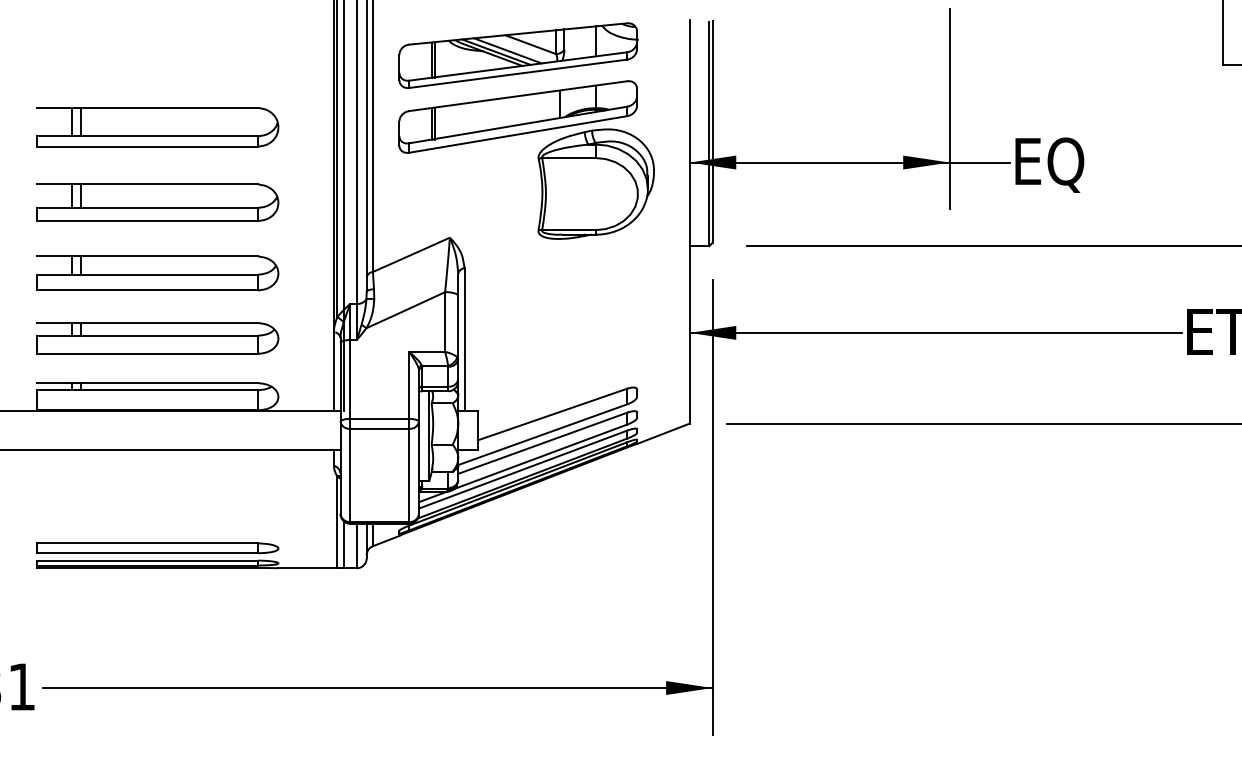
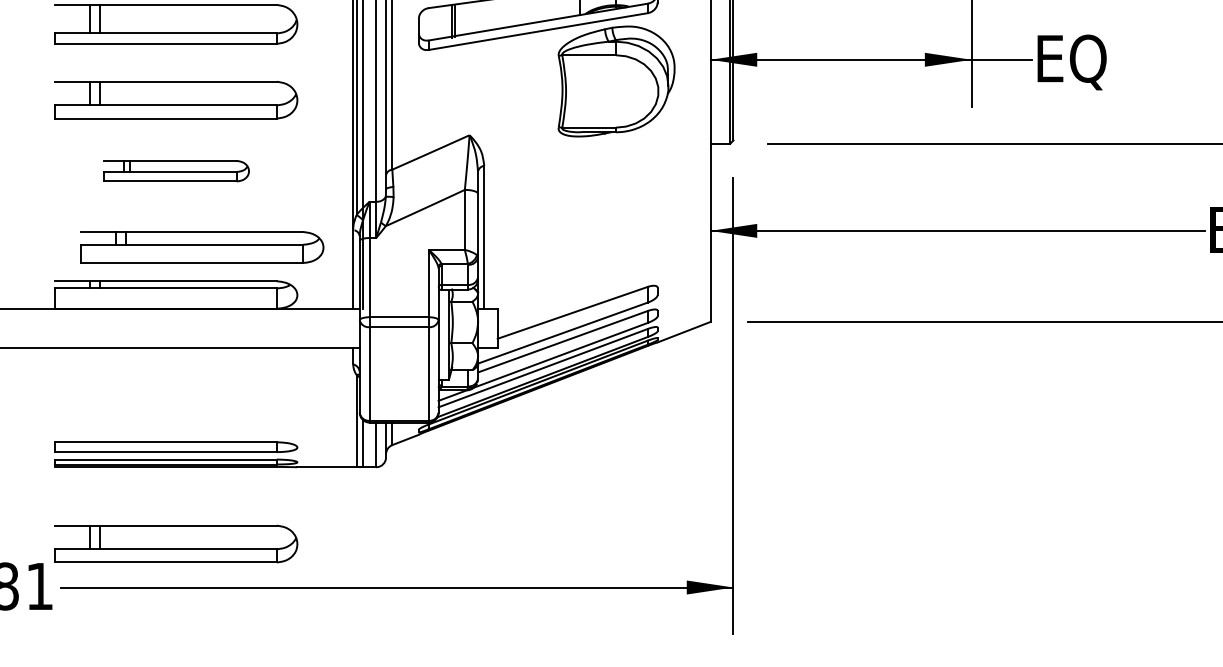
part: (157, 273) -> (175, 171), size x0.6
part: (157, 338) -> (202, 247), moved
part: (157, 644) -> (175, 543), added

